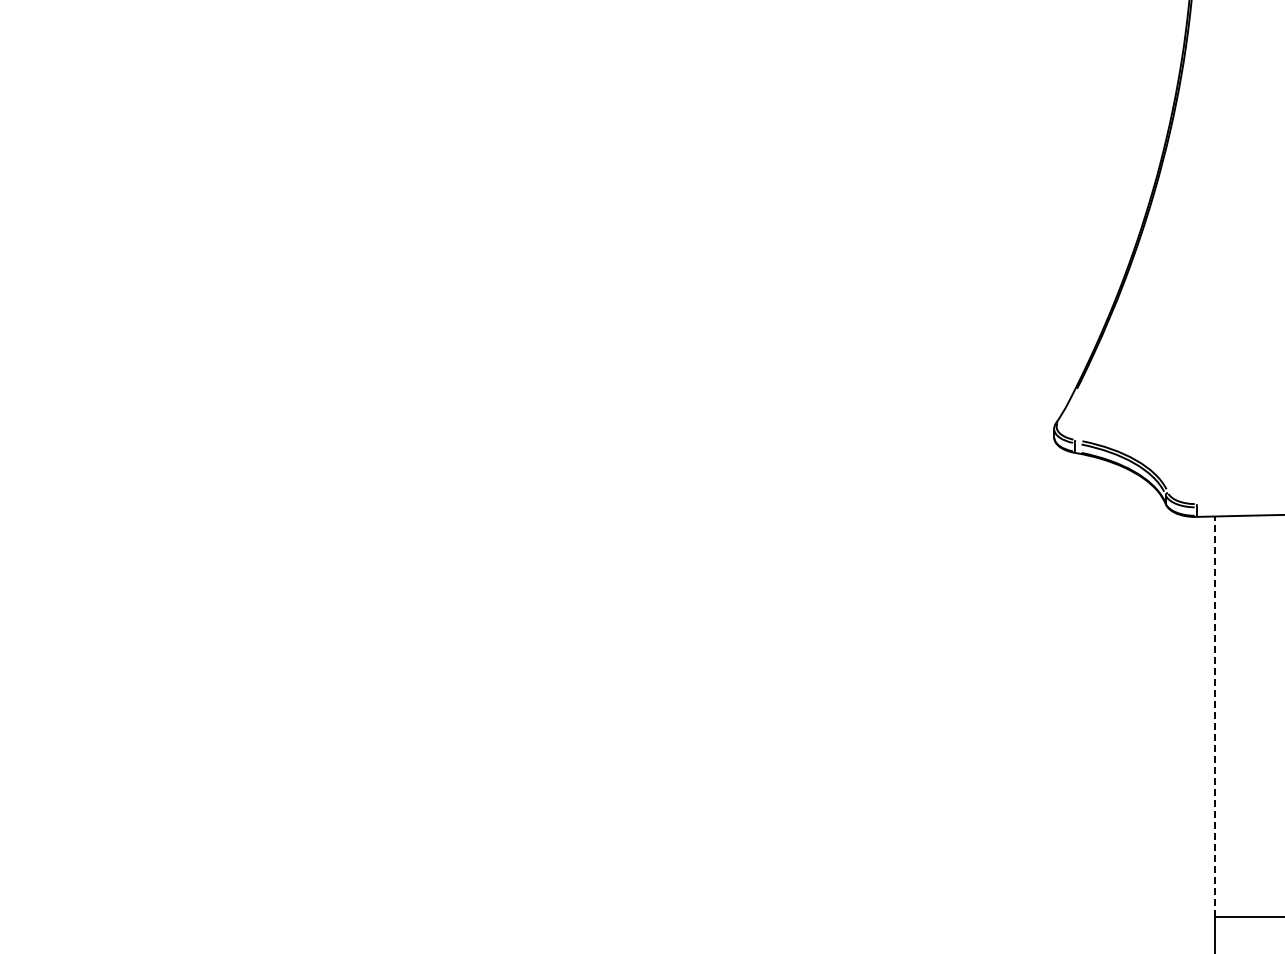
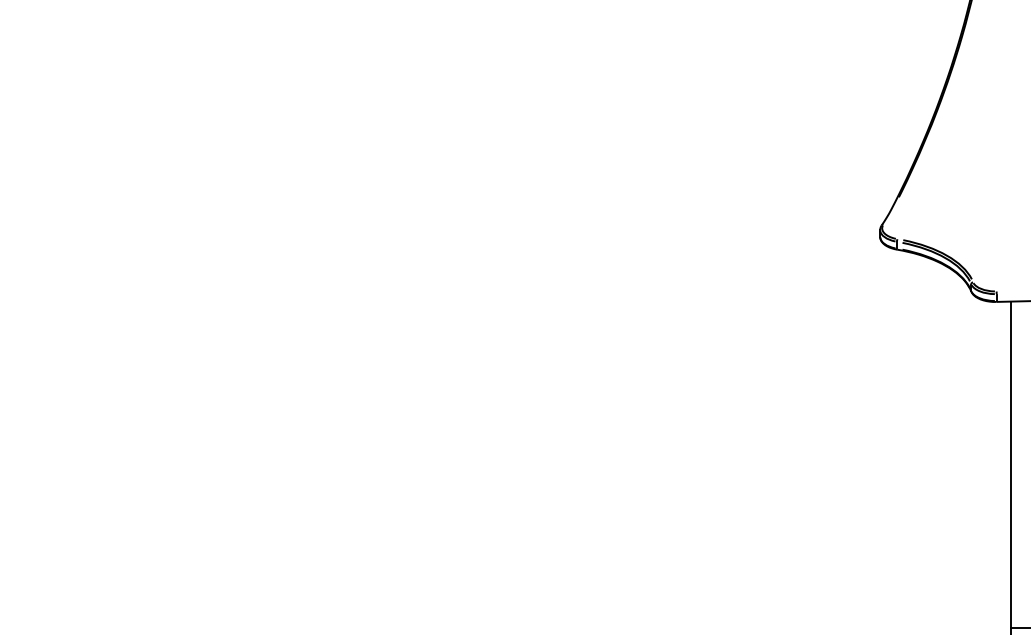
line: (1214, 716) -> (1011, 464), dashed -> solid

